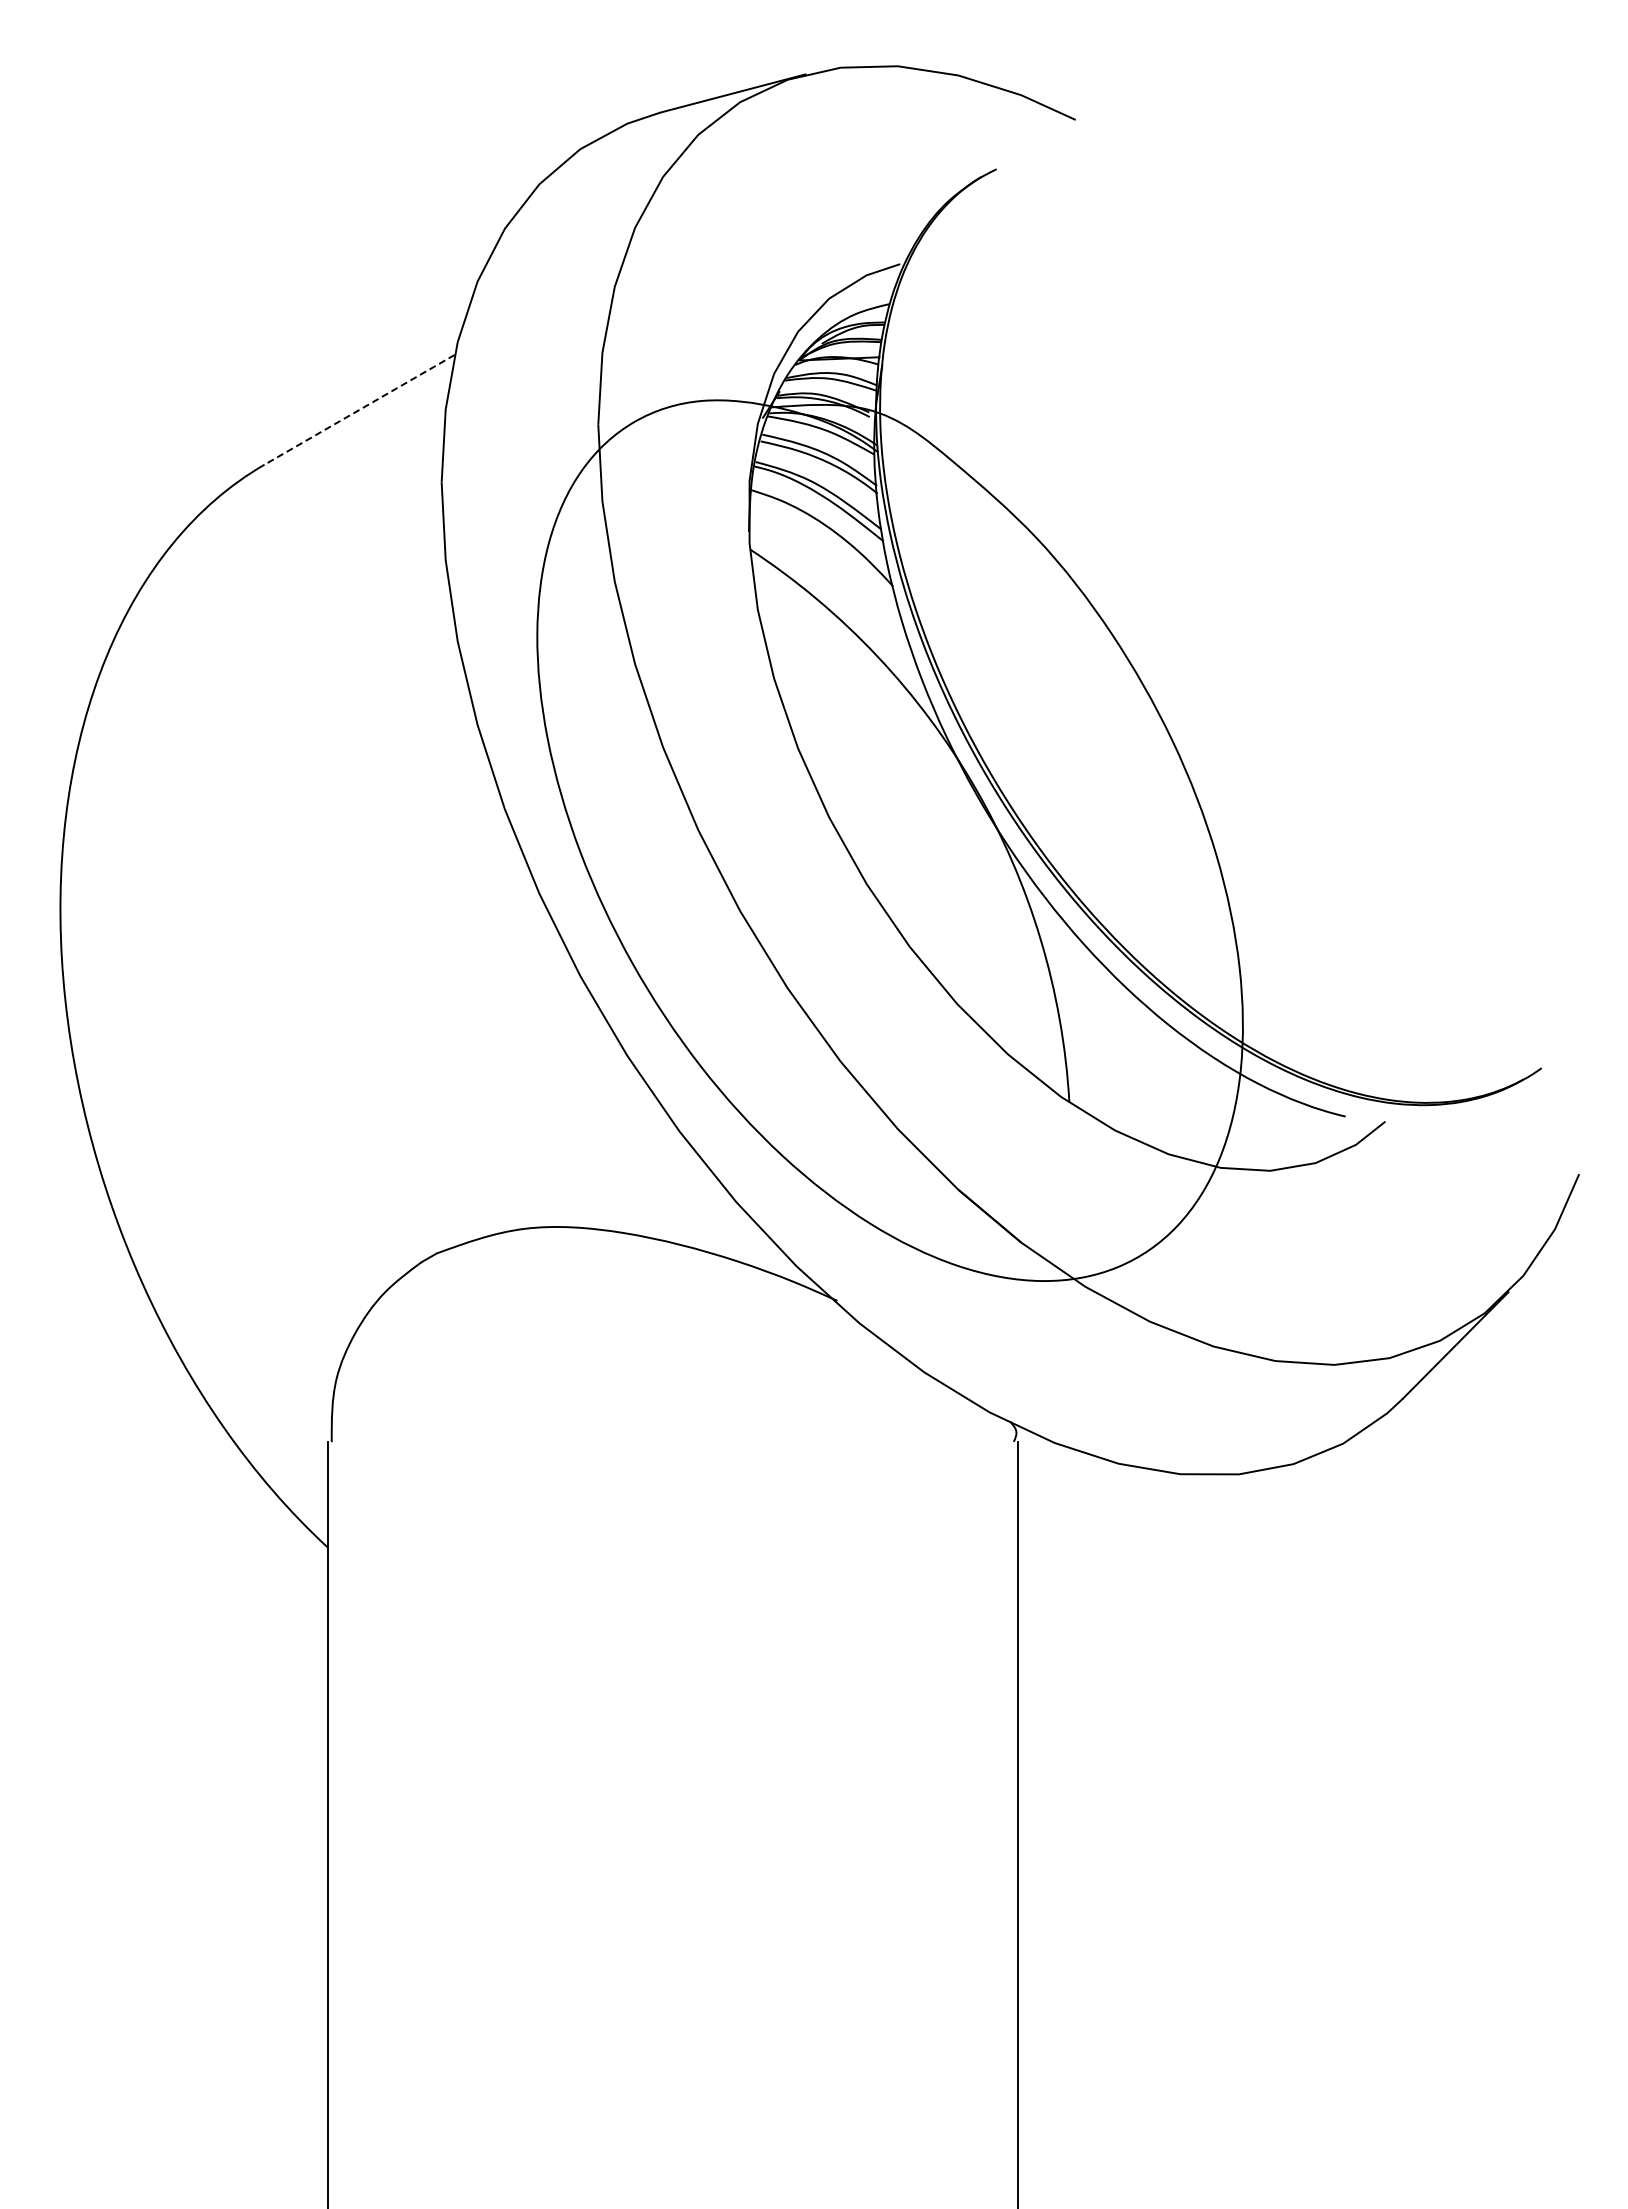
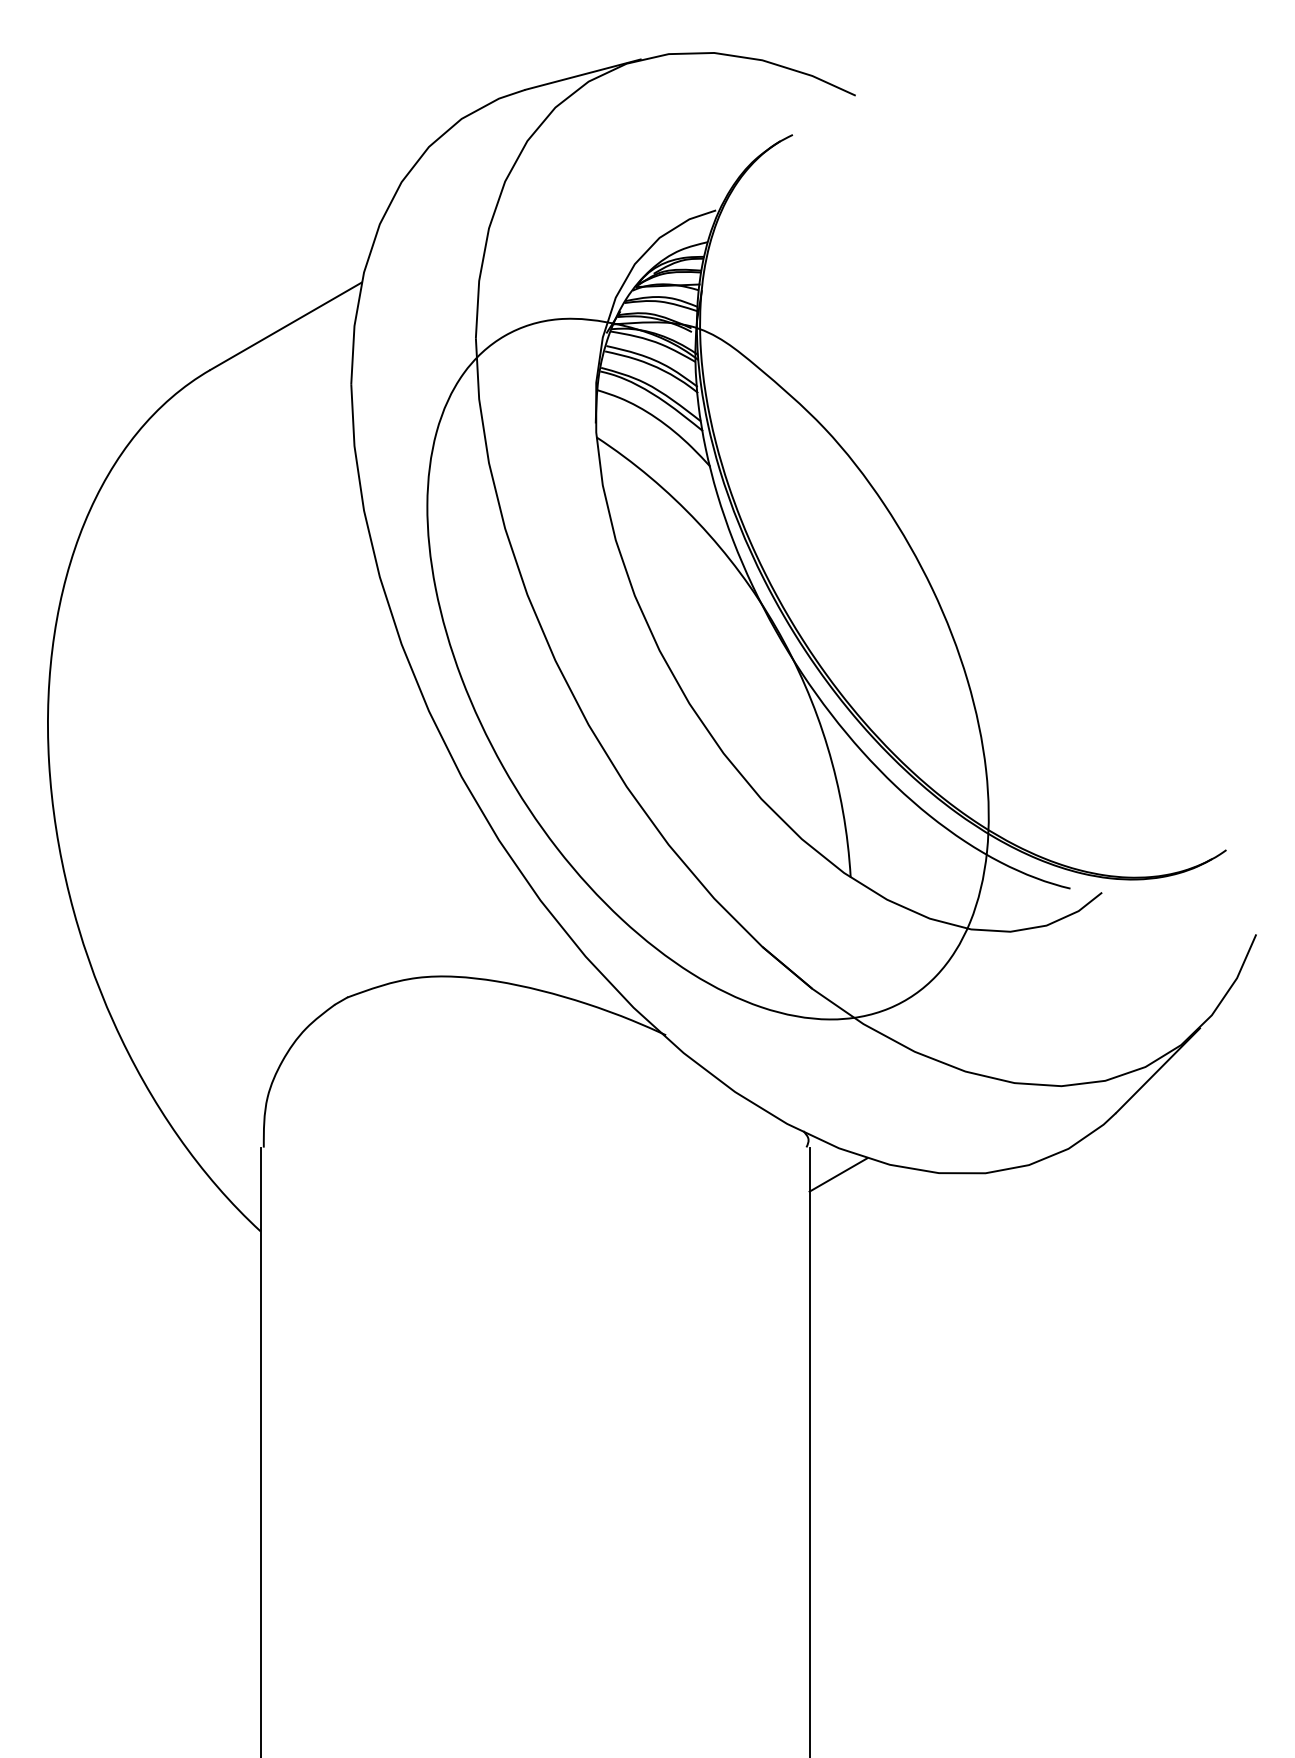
line: (359, 409) -> (285, 326), dashed -> solid
line: (1053, 1476) -> (838, 1174), added

